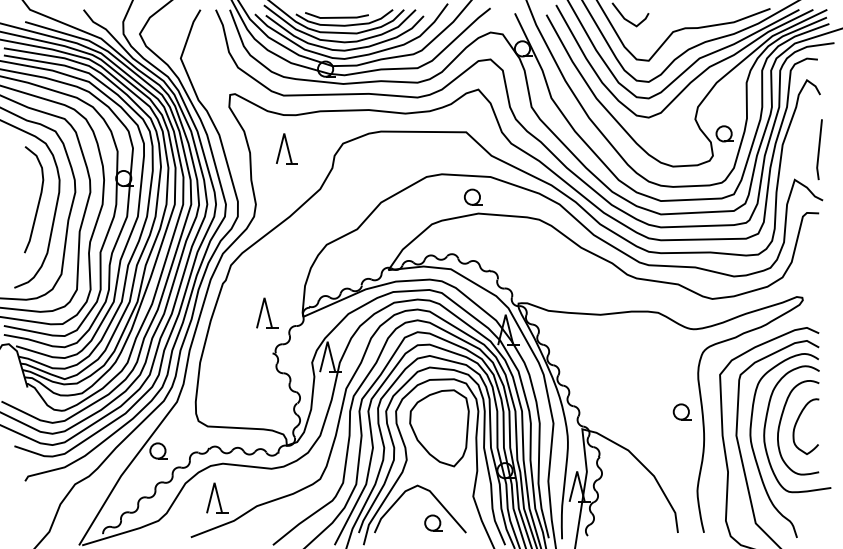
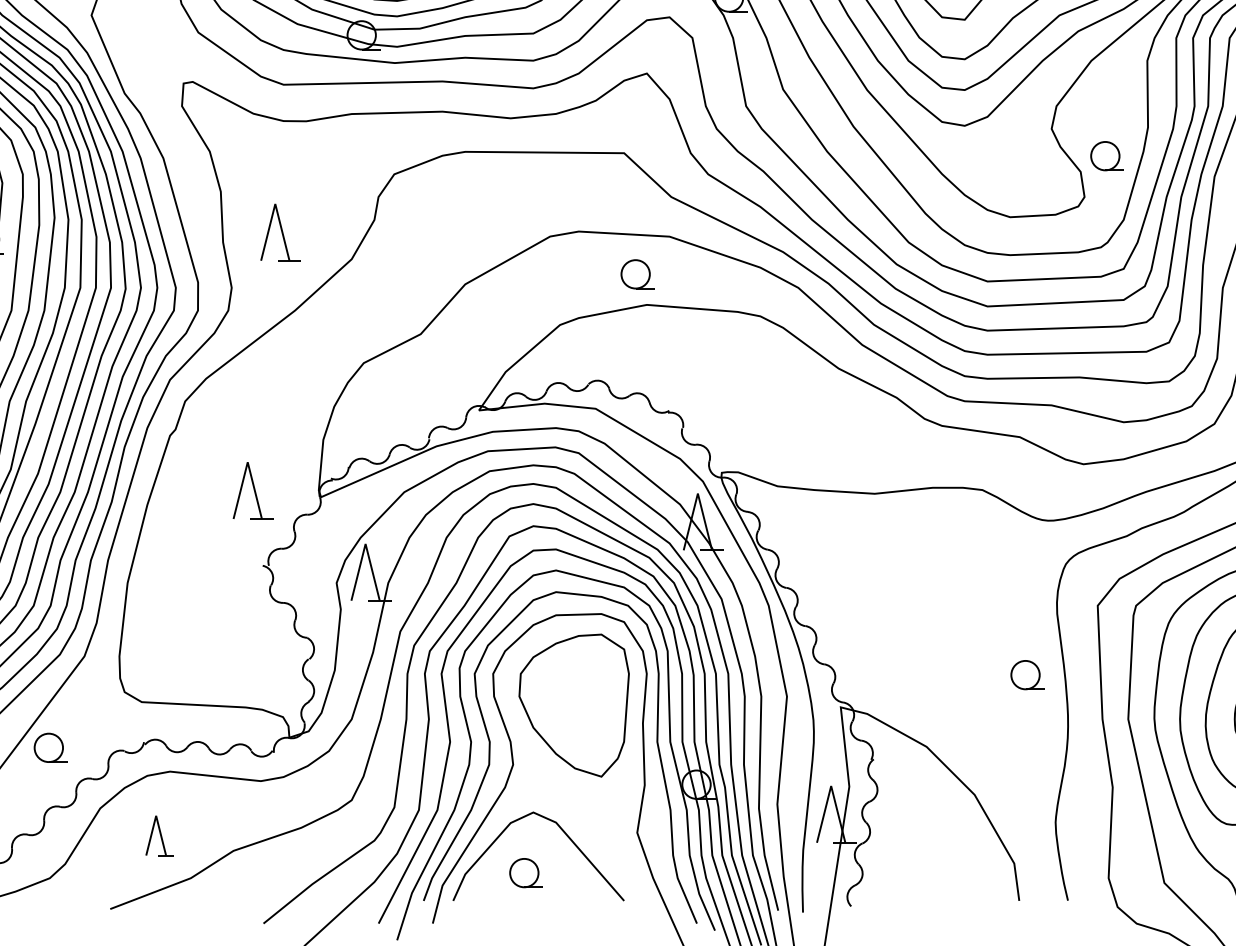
part: (286, 148) -> (279, 231), moved
part: (217, 497) -> (159, 834), size x0.7
part: (433, 522) -> (525, 871), moved

